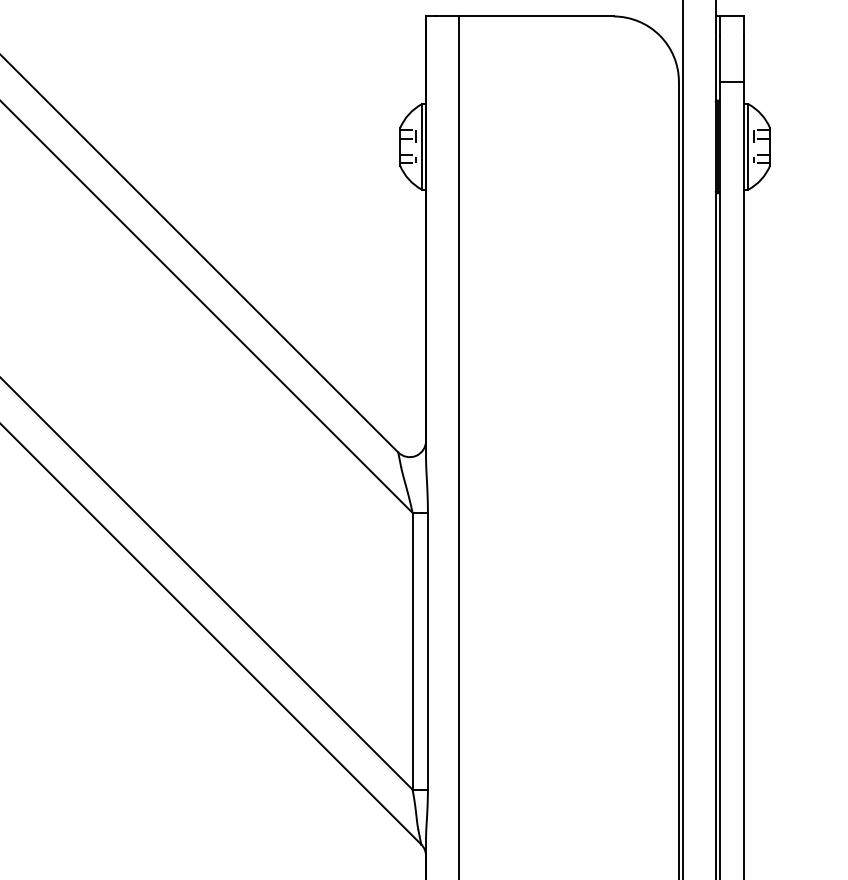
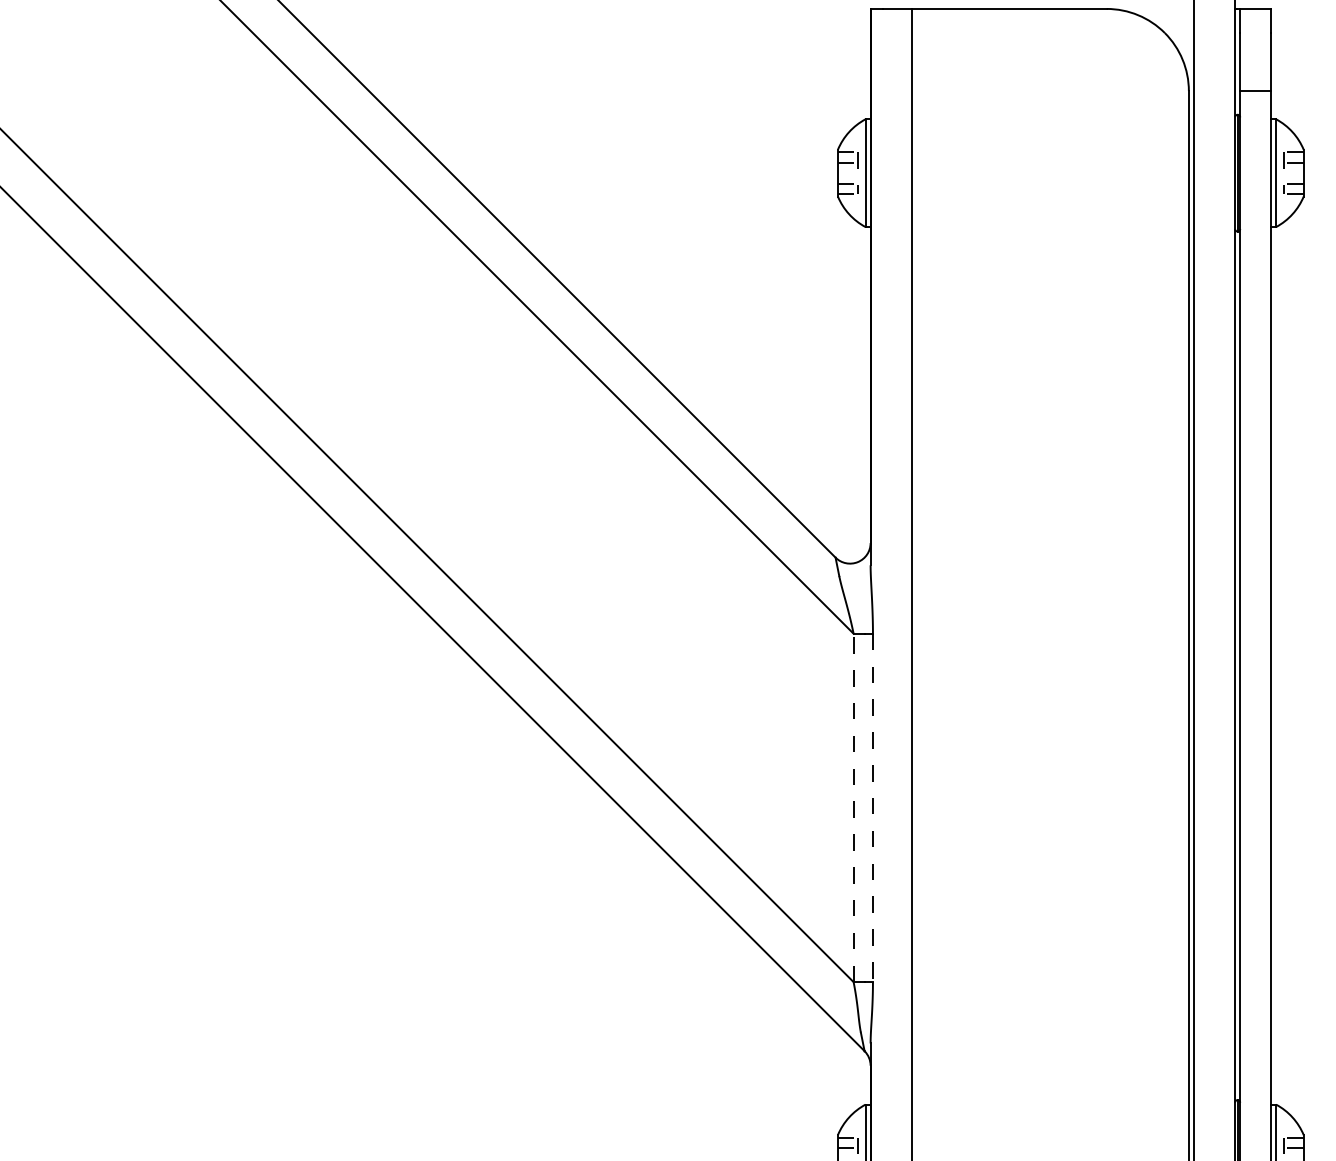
line: (412, 650) -> (853, 807), solid -> dashed
line: (427, 651) -> (872, 808), solid -> dashed

